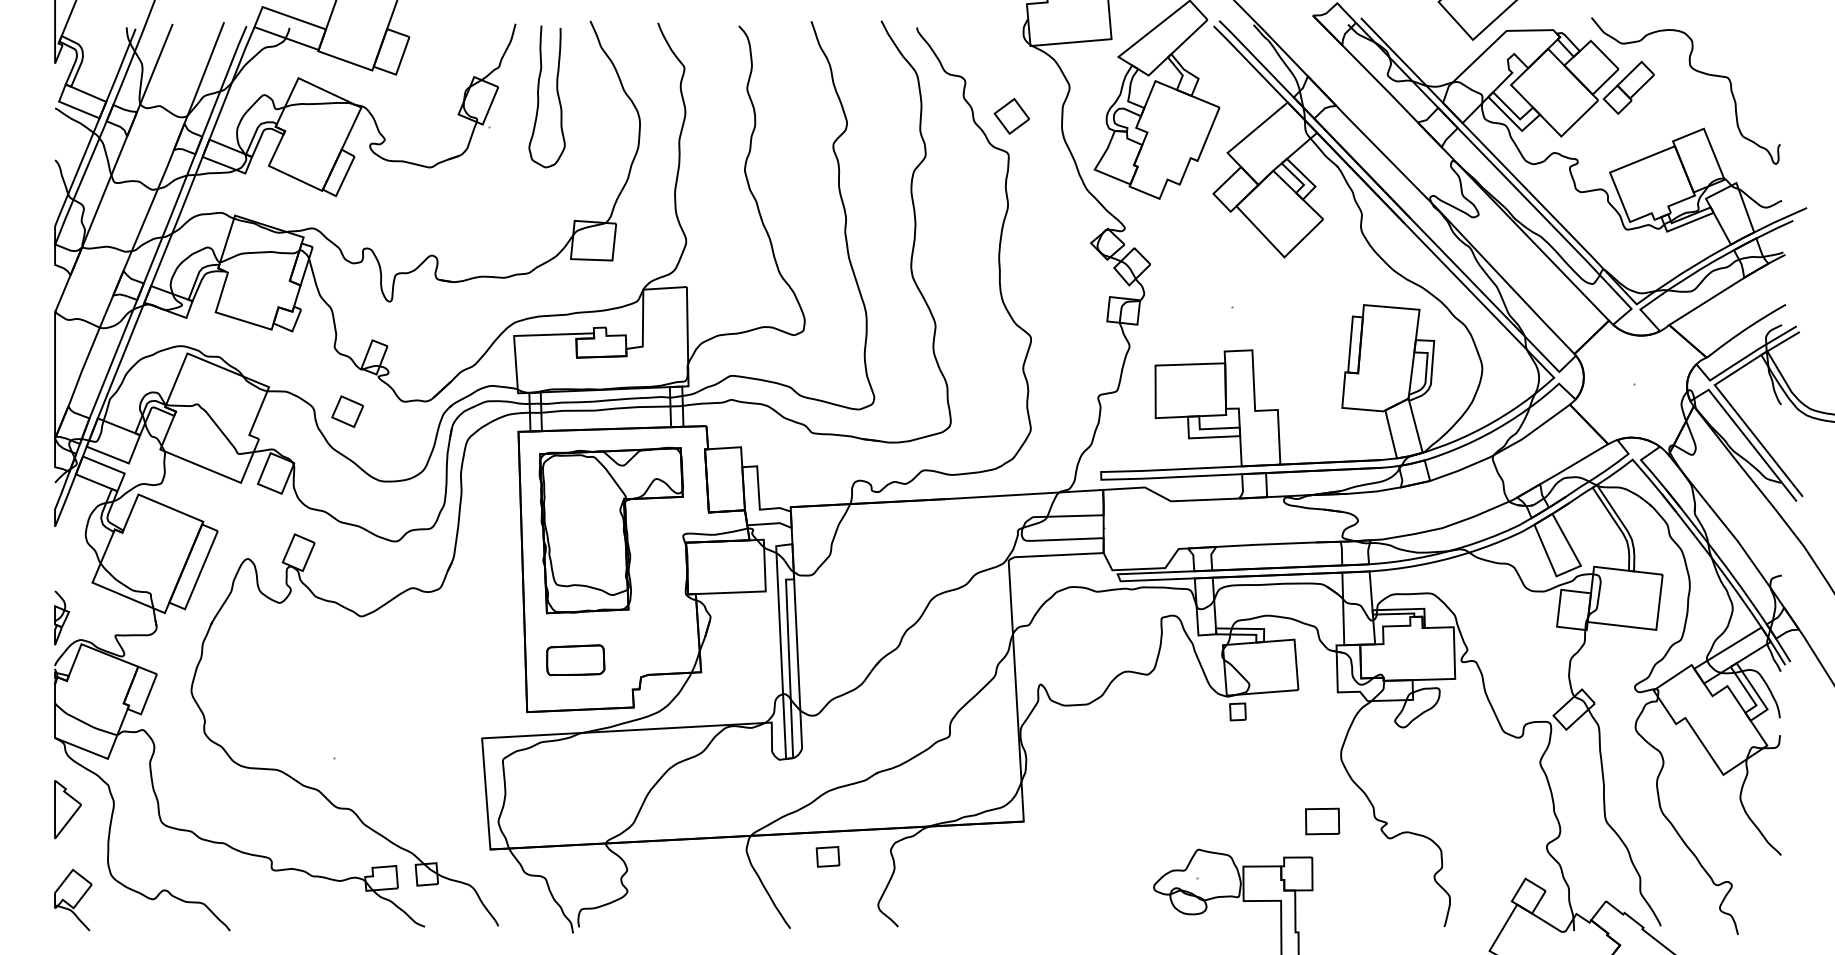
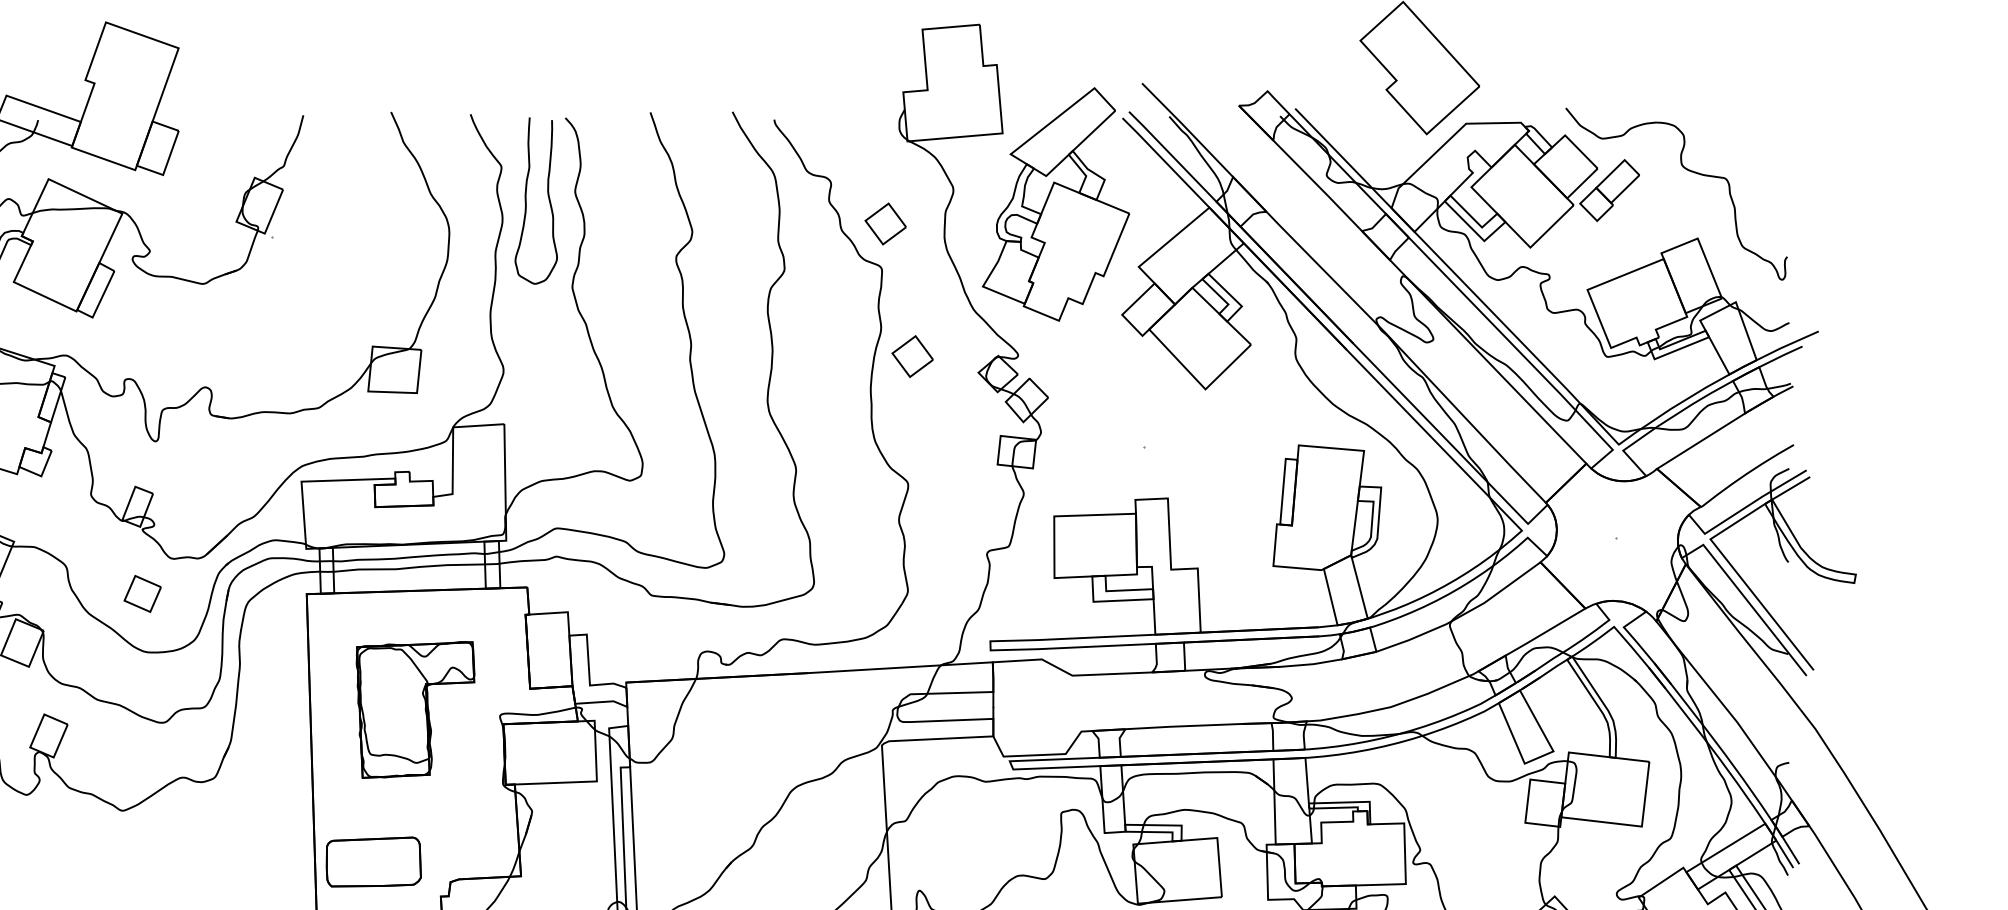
curve: (539, 97) -> (527, 201), moved
part: (1034, 229) -> (912, 356), added
part: (347, 411) -> (142, 593), moved
part: (610, 530) -> (414, 709), size x0.7
part: (575, 660) -> (373, 862), size x1.4

